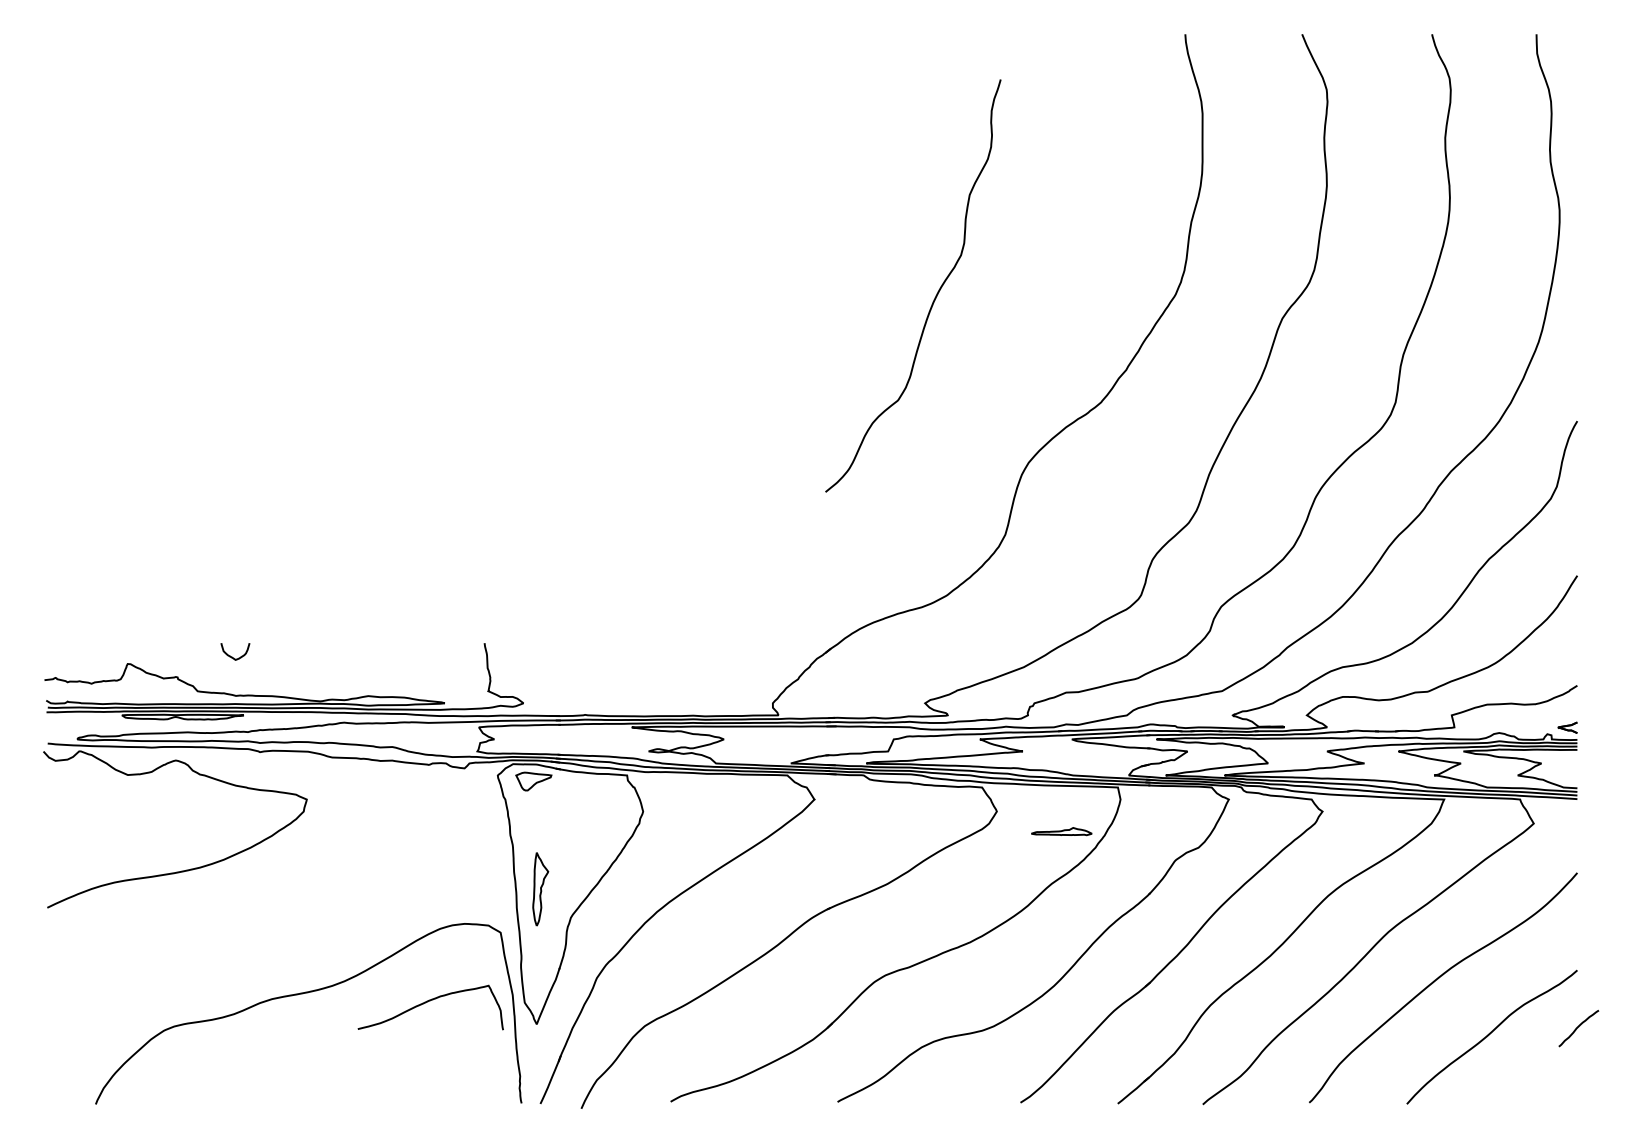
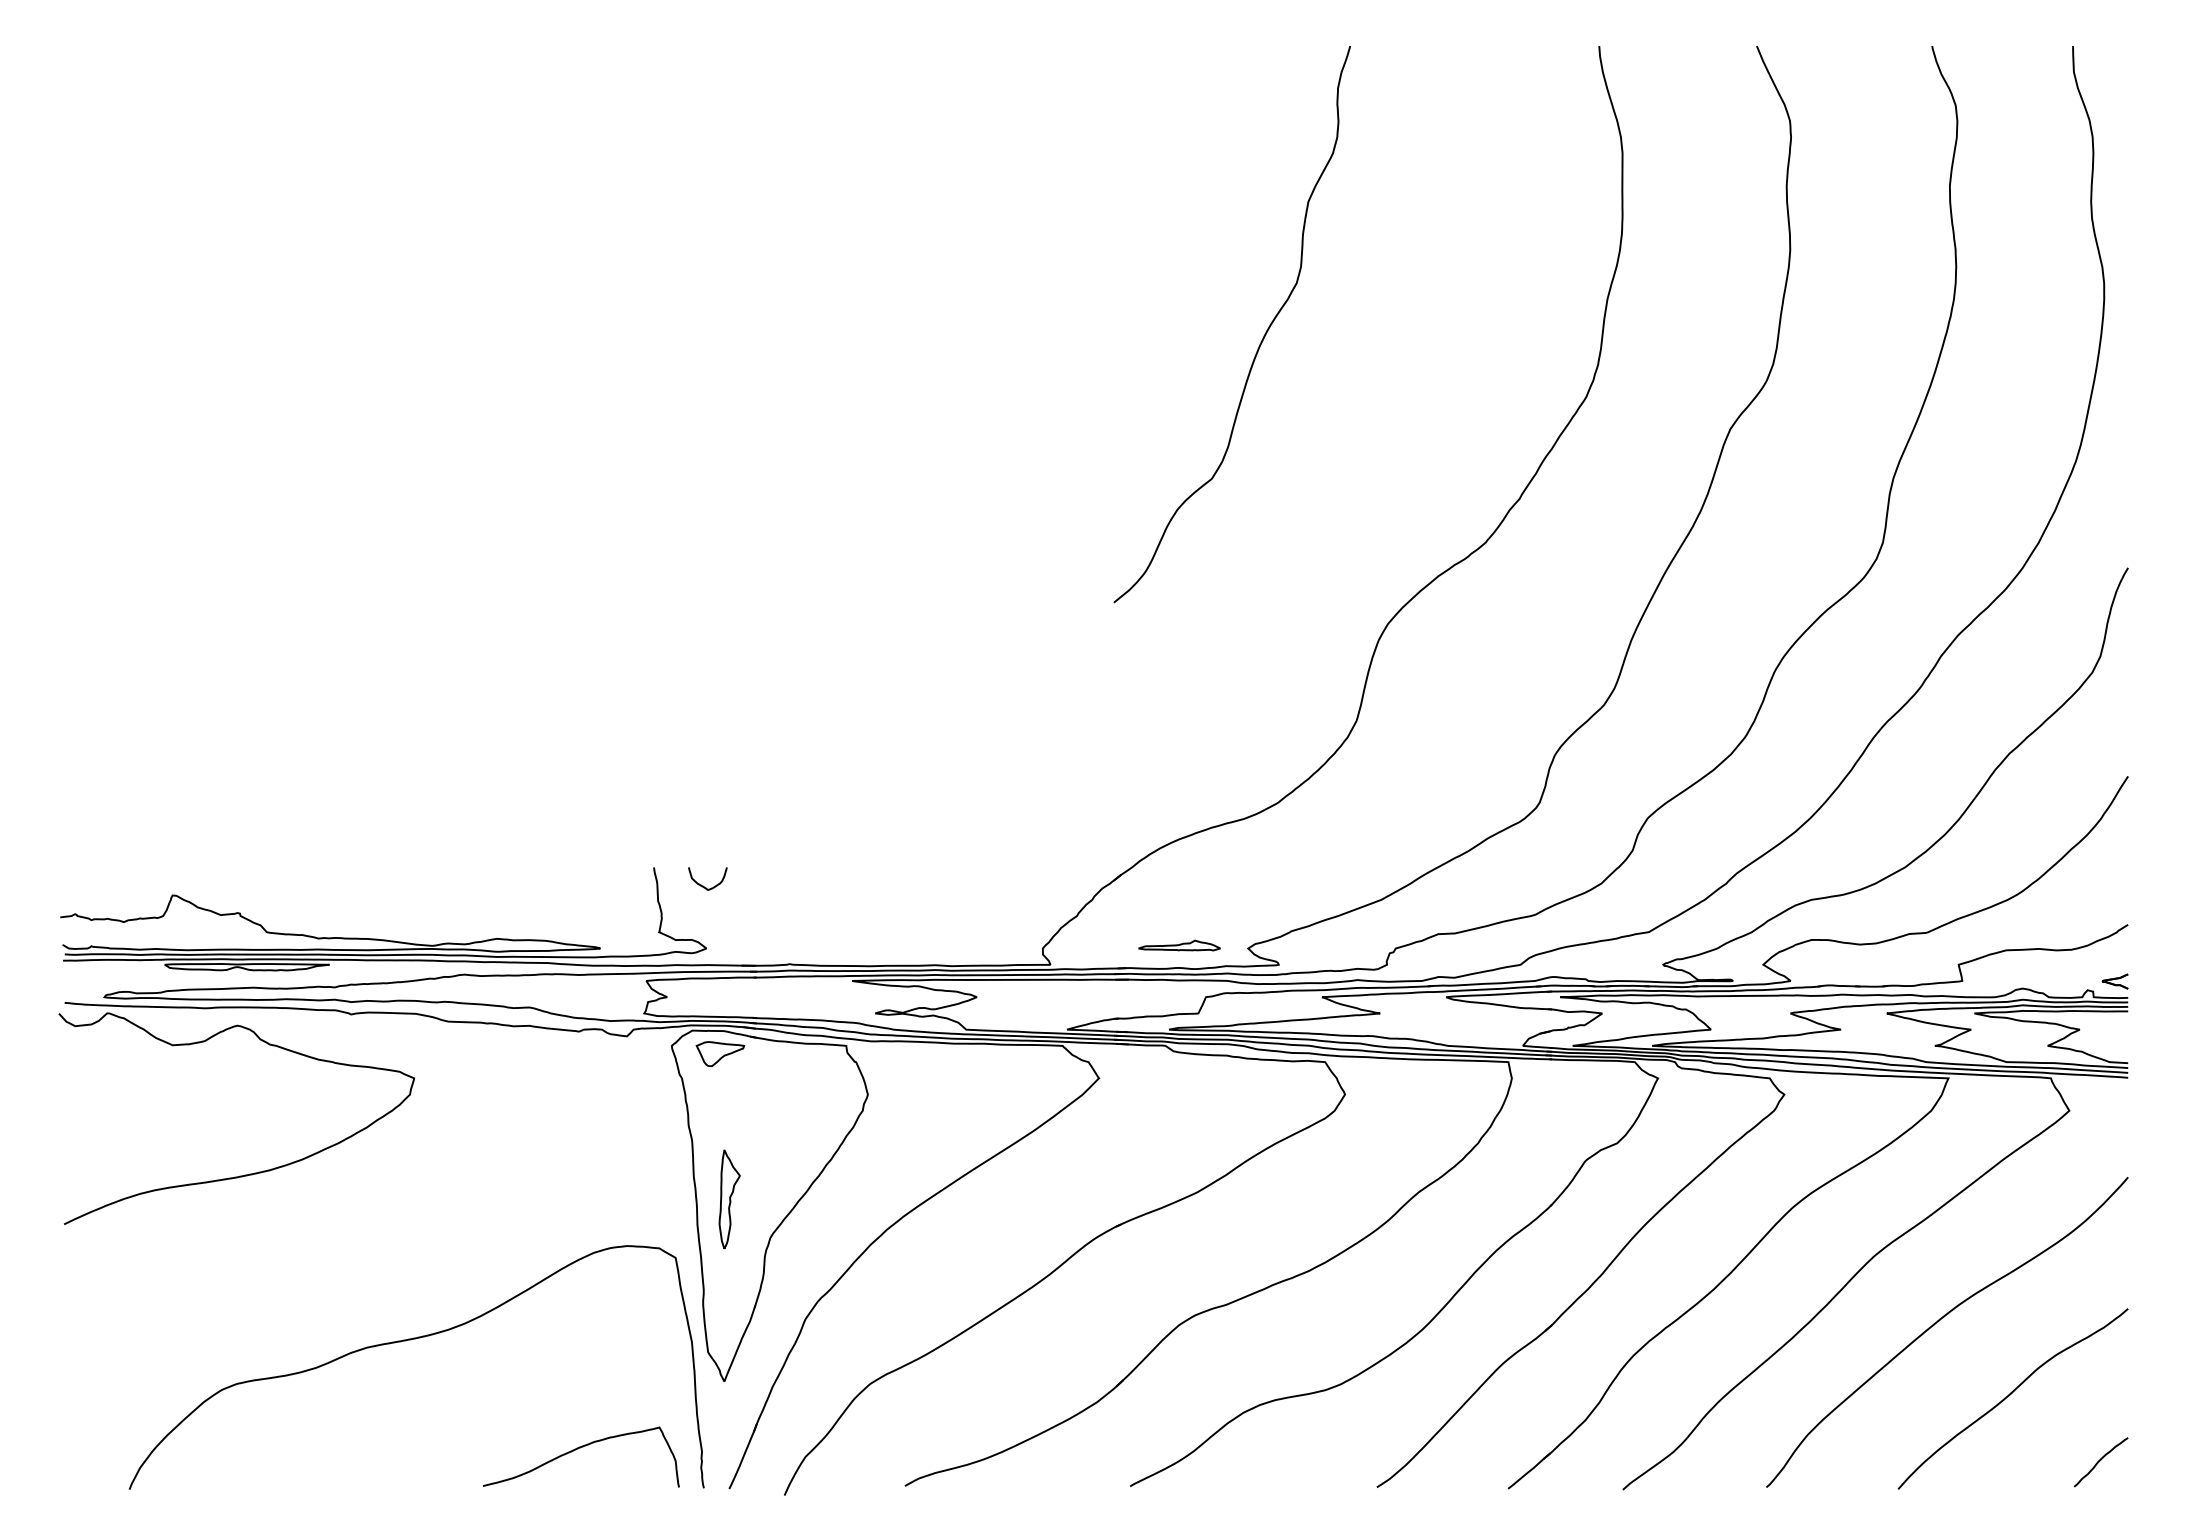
curve: (936, 294) -> (1263, 335), moved
curve: (232, 656) -> (703, 885), moved
part: (1061, 831) -> (1179, 945), moved
curve: (430, 1001) -> (580, 1448), moved
curve: (1578, 1027) -> (2100, 1461), moved

